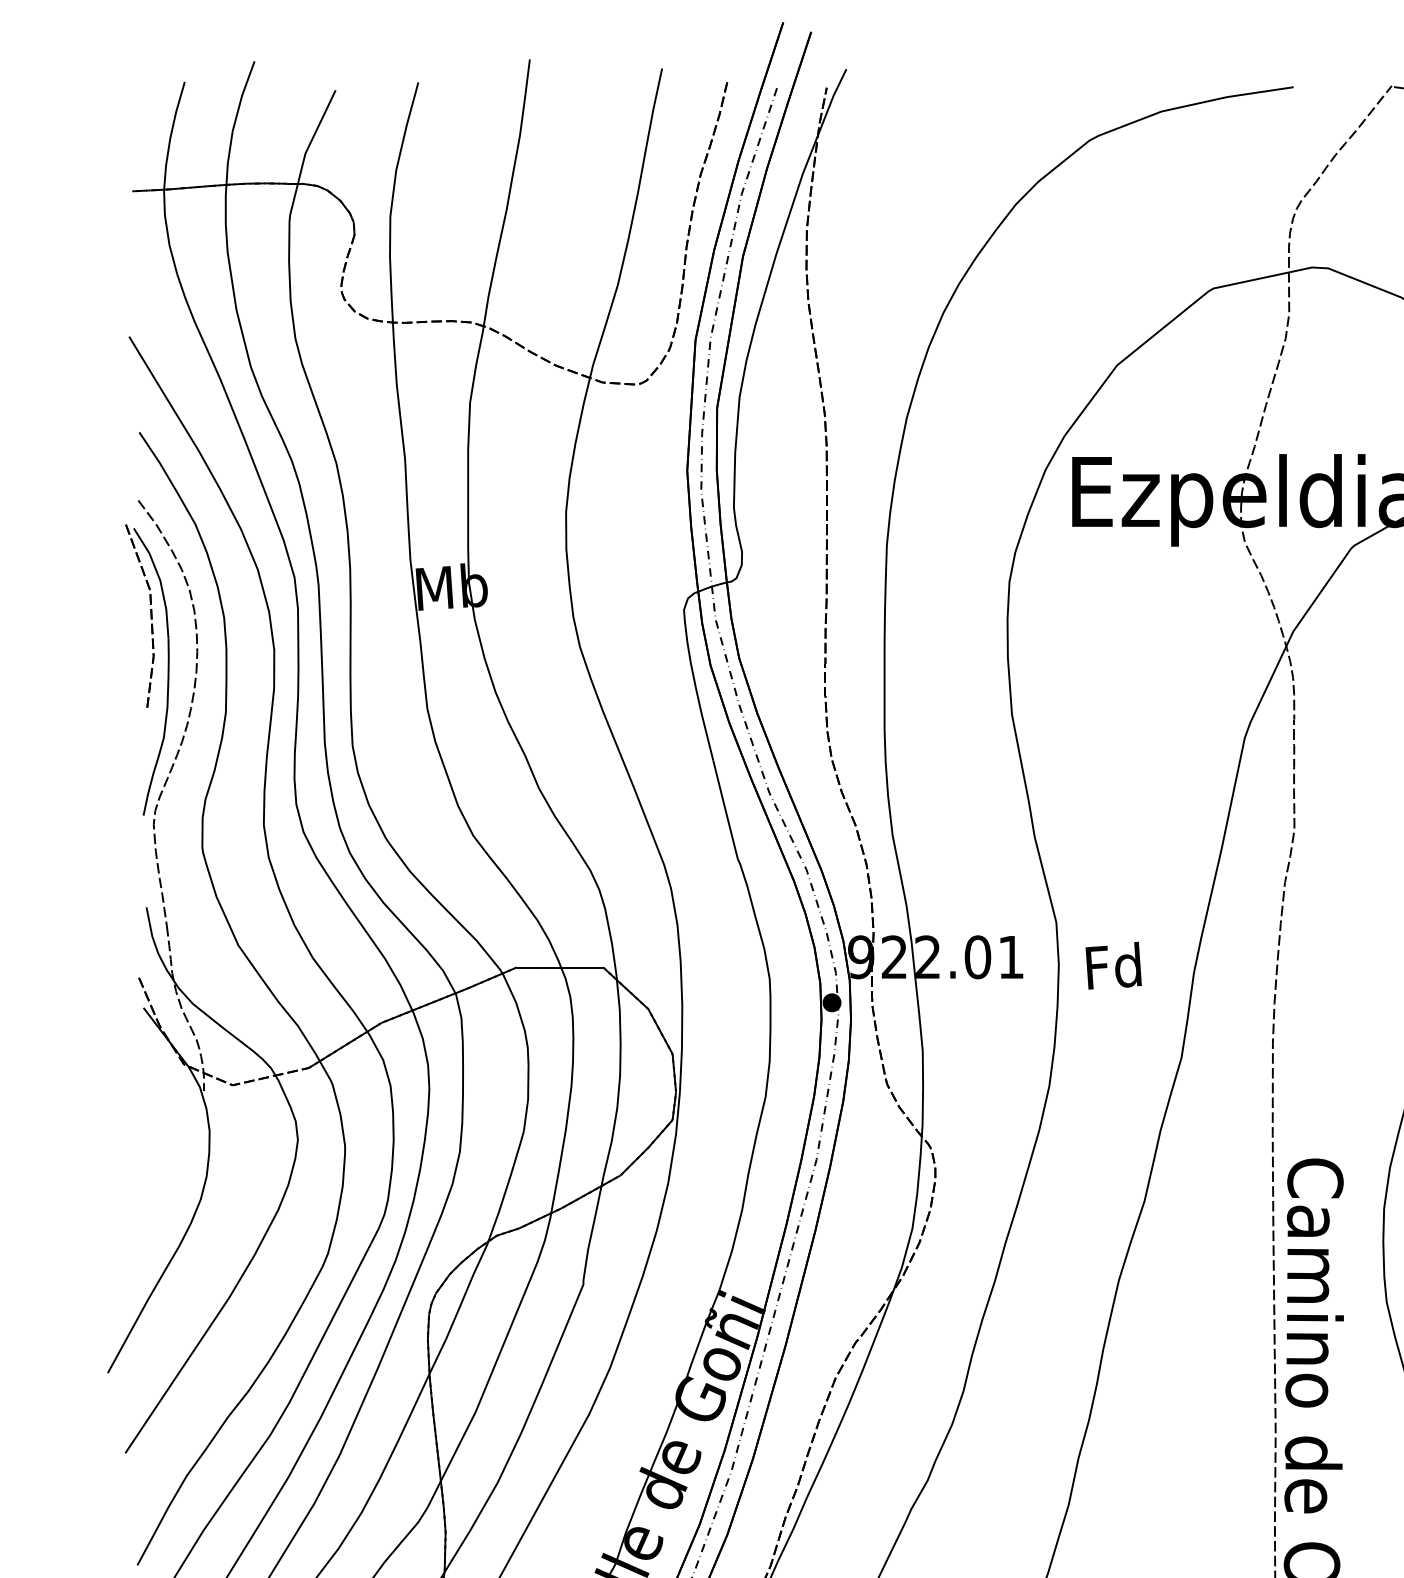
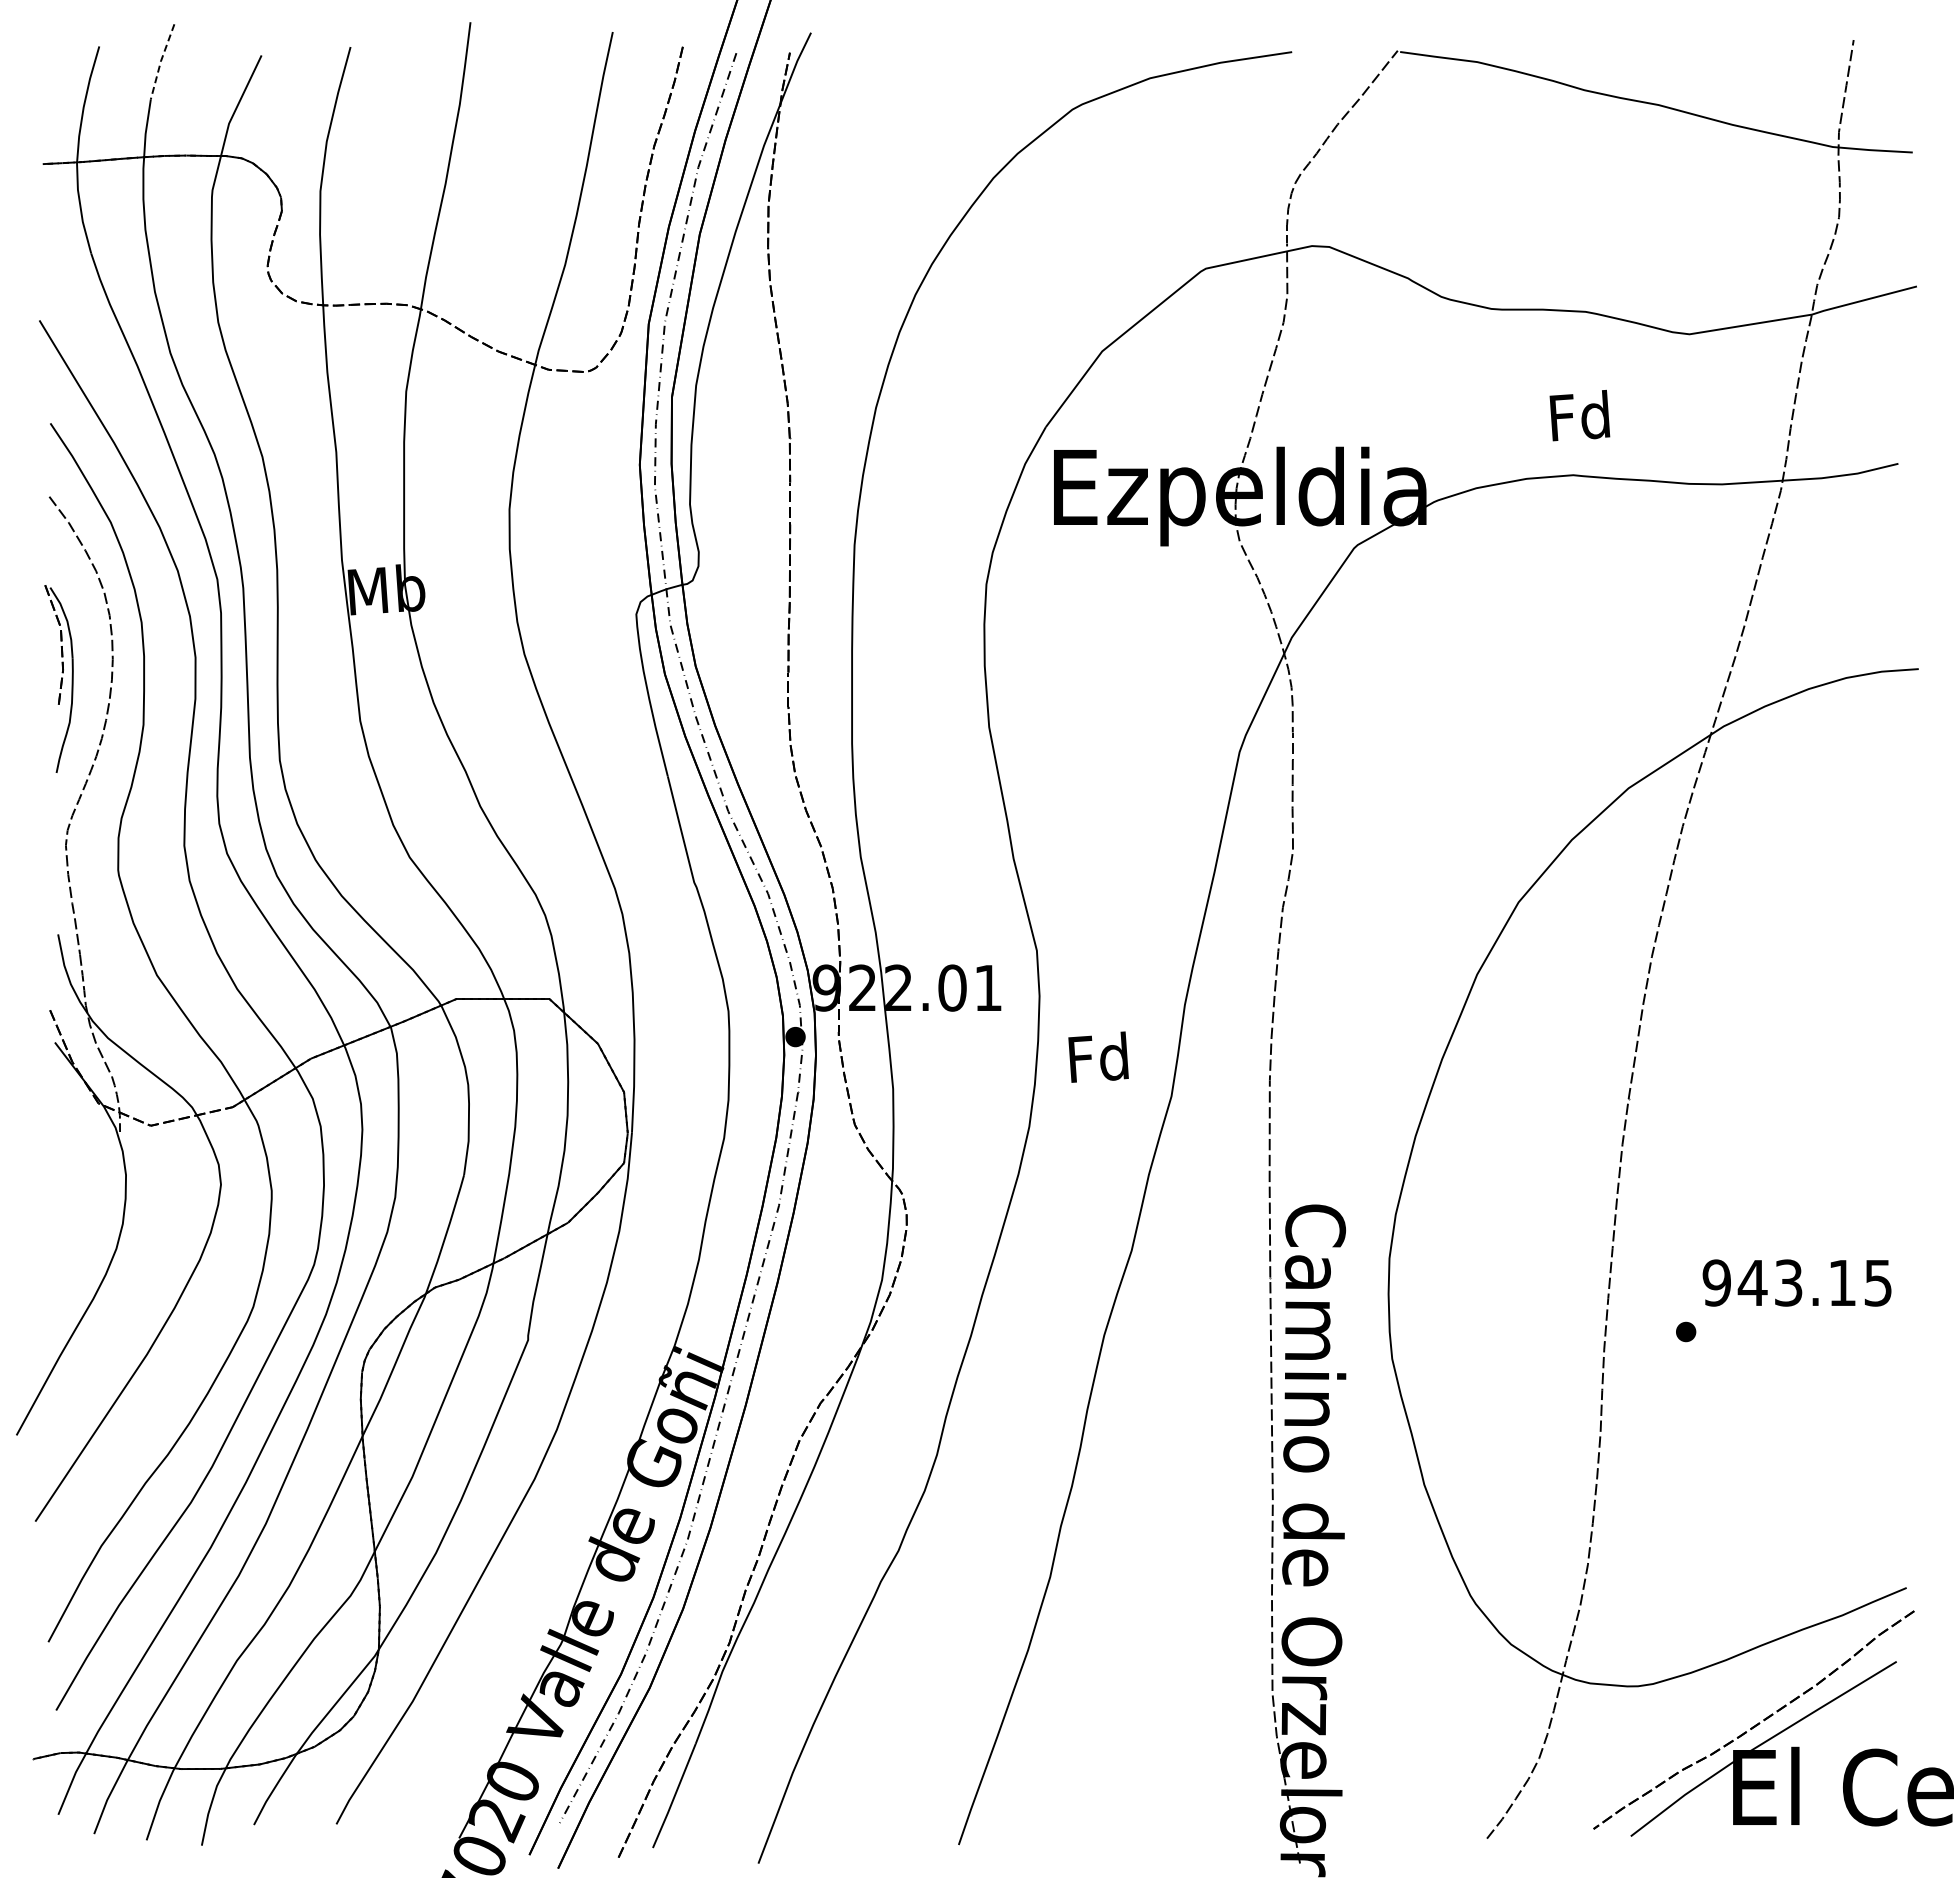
line: (241, 95) -> (160, 61), solid -> dashed
part: (146, 669) -> (58, 678), size x0.6
text: (1113, 965) -> (1098, 1056), moved

